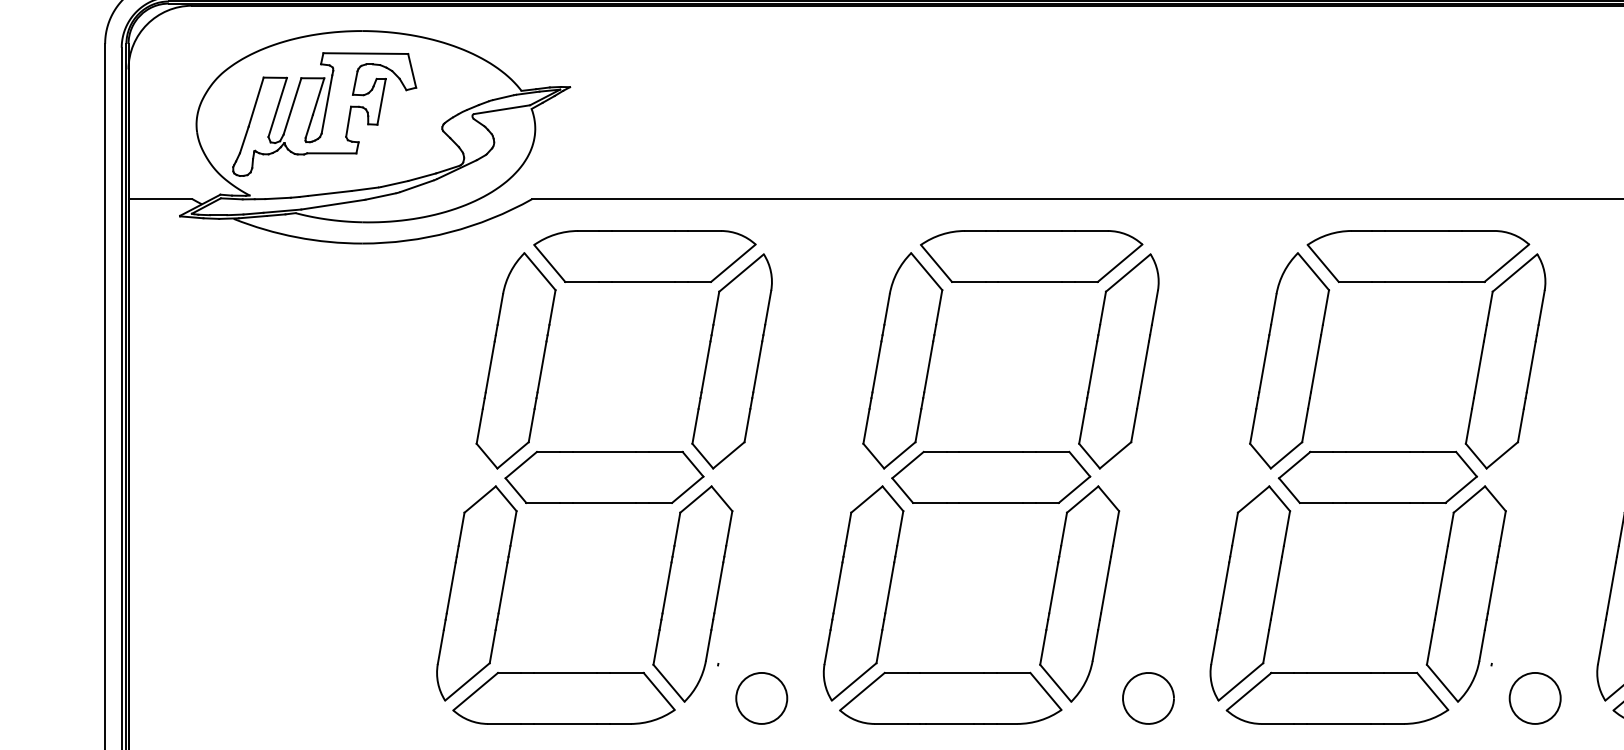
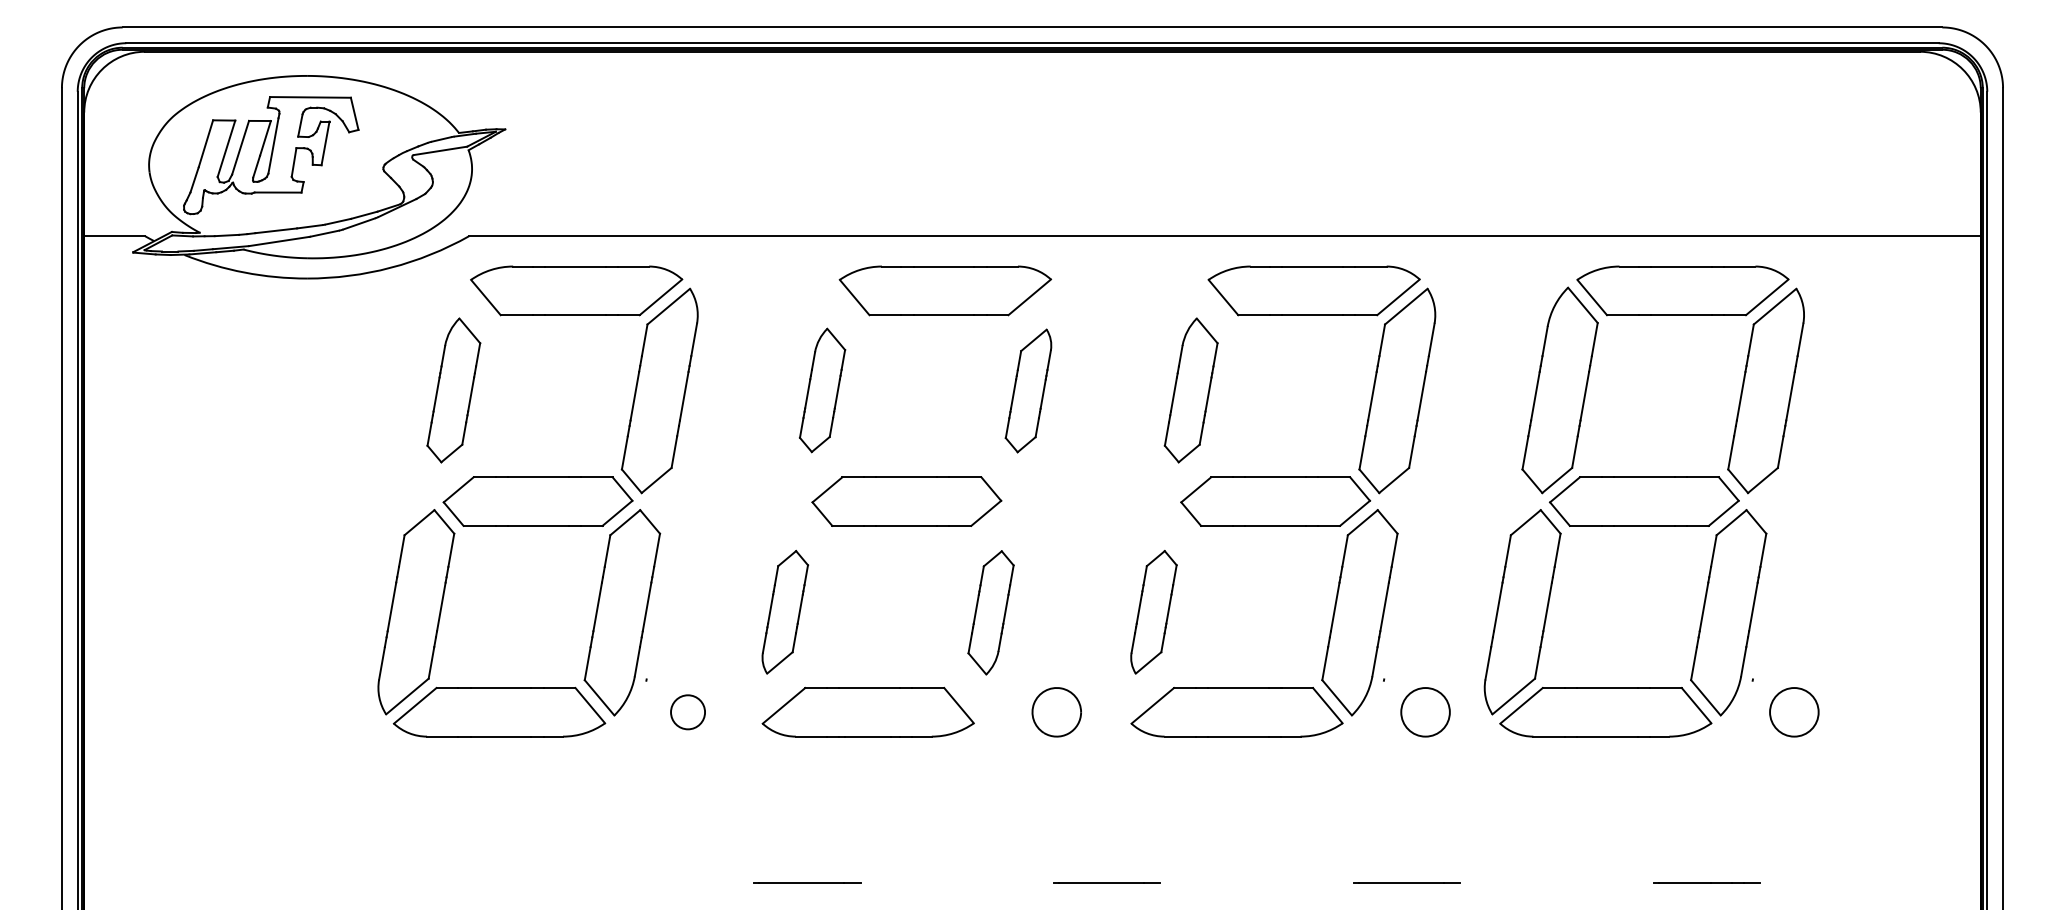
part: (515, 360) -> (453, 390), size x0.7
part: (902, 360) -> (822, 390), size x0.6
part: (1118, 360) -> (1028, 390), size x0.6
part: (1288, 360) -> (1190, 390), size x0.7
part: (863, 593) -> (785, 612), size x0.6
part: (1078, 593) -> (990, 612), size x0.6
part: (1249, 593) -> (1153, 612), size x0.6
circle: (761, 698) -> (687, 712), size x0.7

